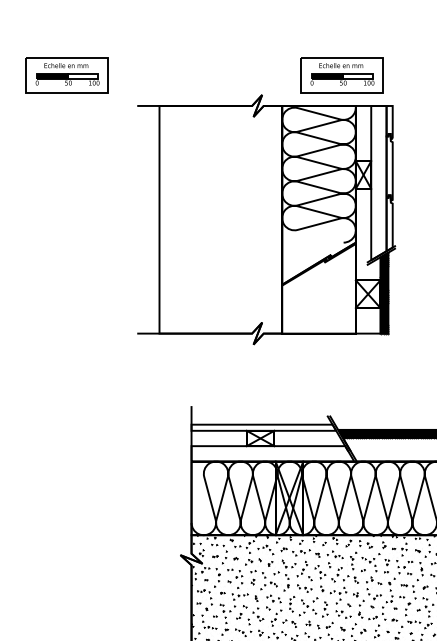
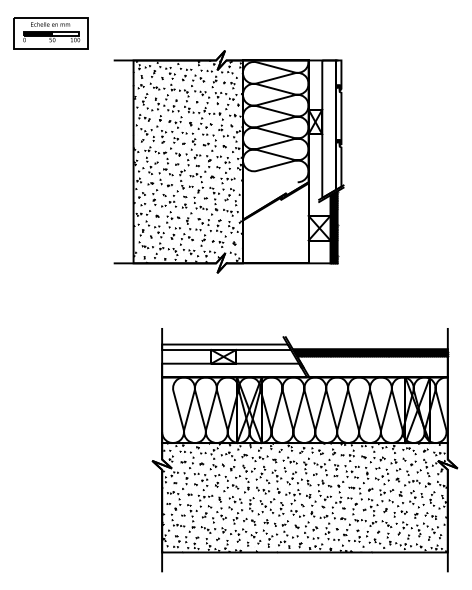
part: (341, 75) -> (295, 33), removed
hatch: (220, 219) -> (187, 161), added

